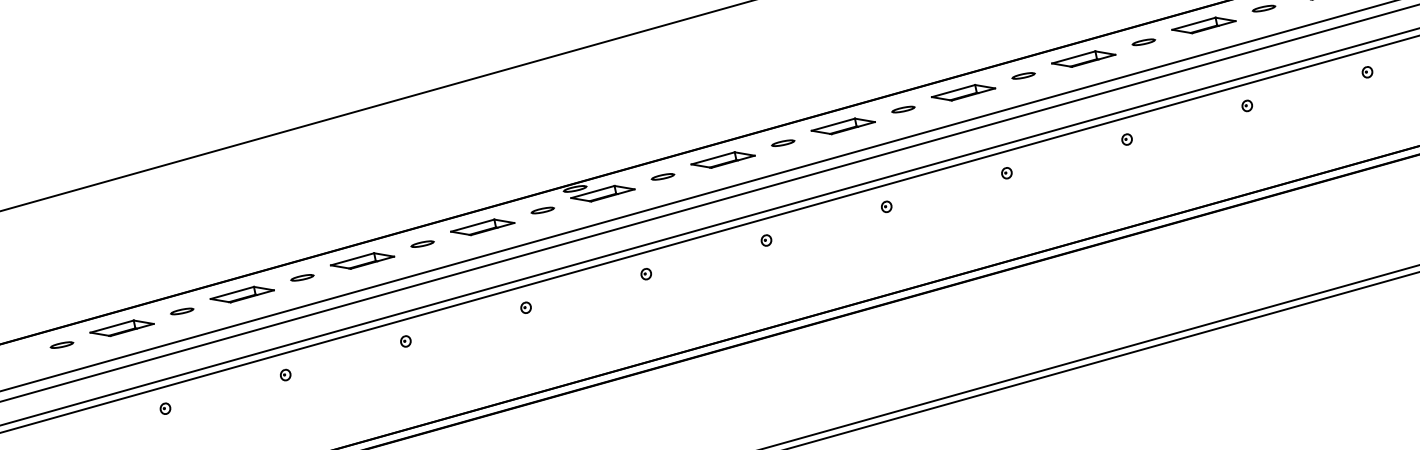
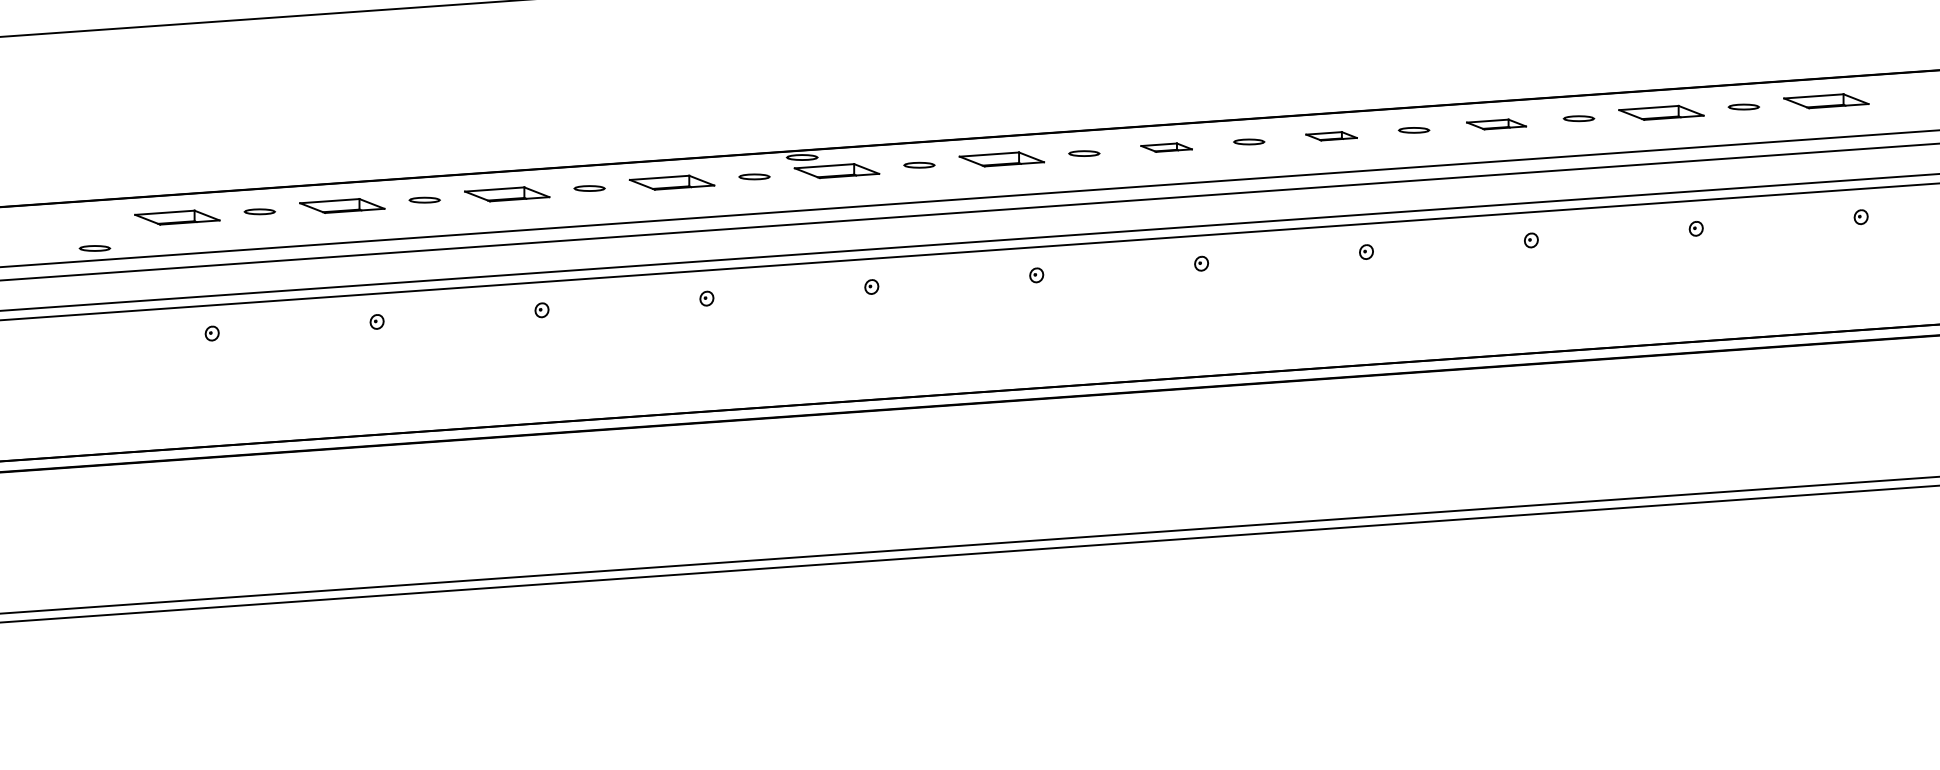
part: (1083, 59) -> (1496, 124), size x0.7
part: (963, 93) -> (1331, 136), size x0.6
part: (843, 126) -> (1166, 147), size x0.6
part: (61, 345) -> (94, 248), moved

